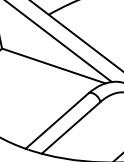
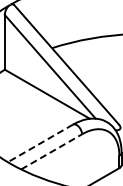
line: (57, 121) -> (40, 143), solid -> dashed
line: (71, 127) -> (52, 151), solid -> dashed

